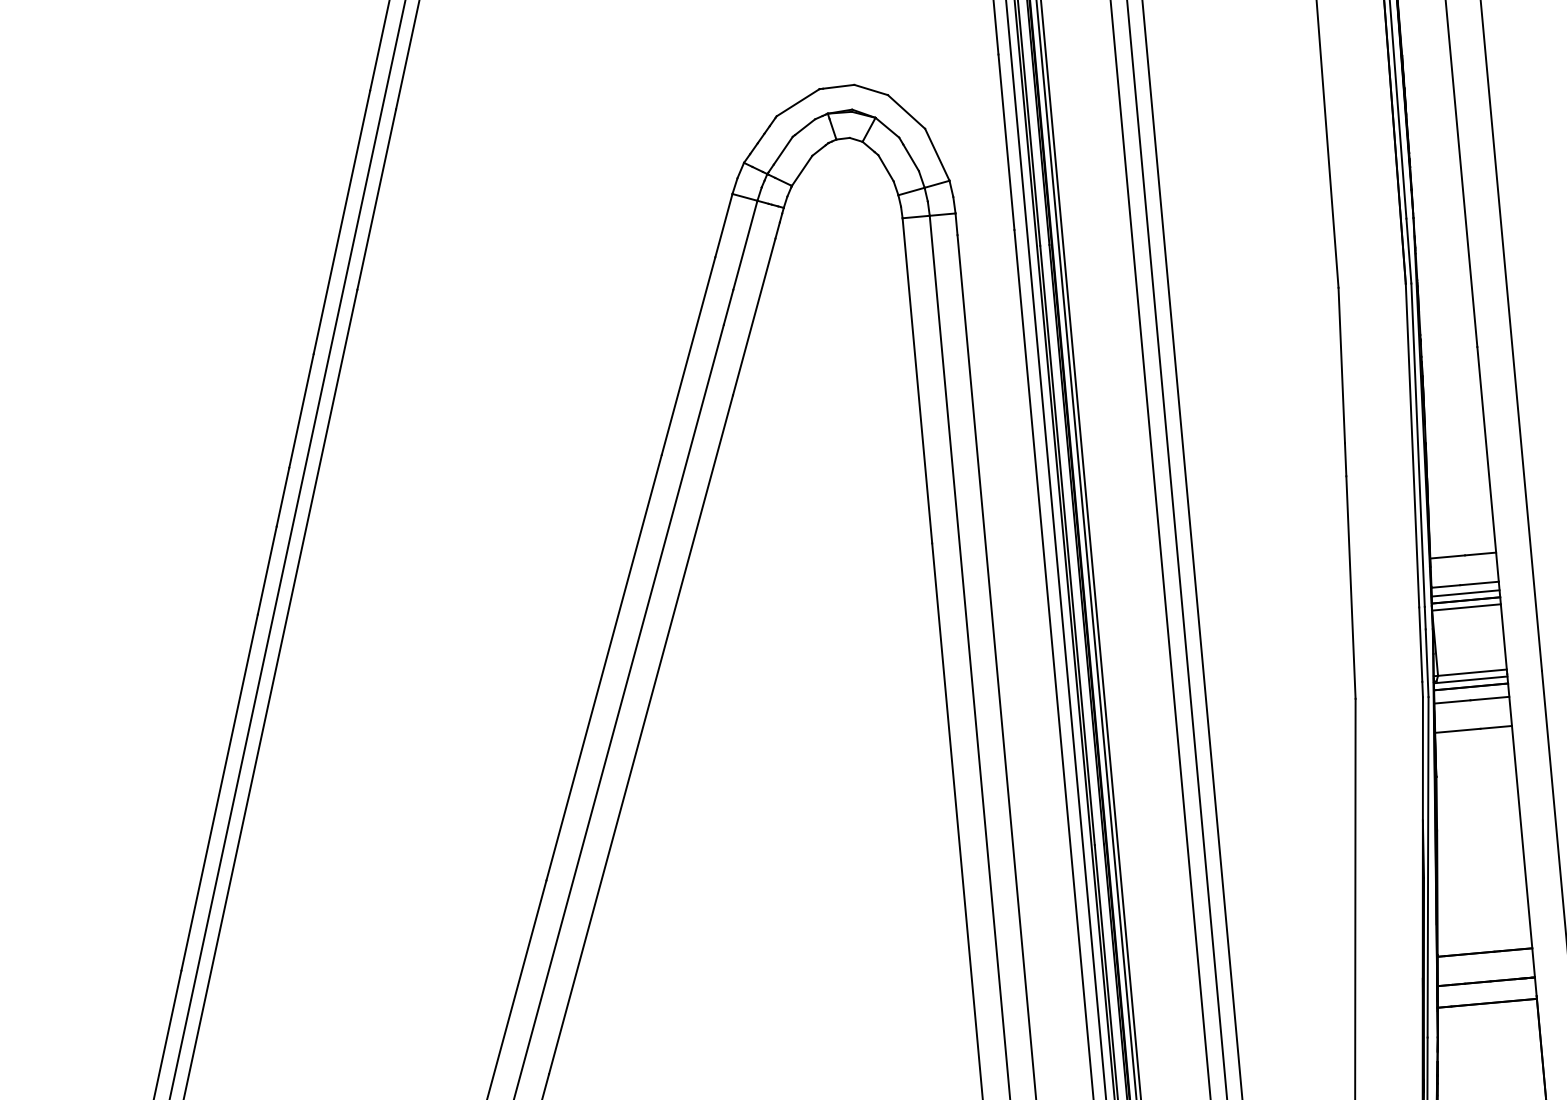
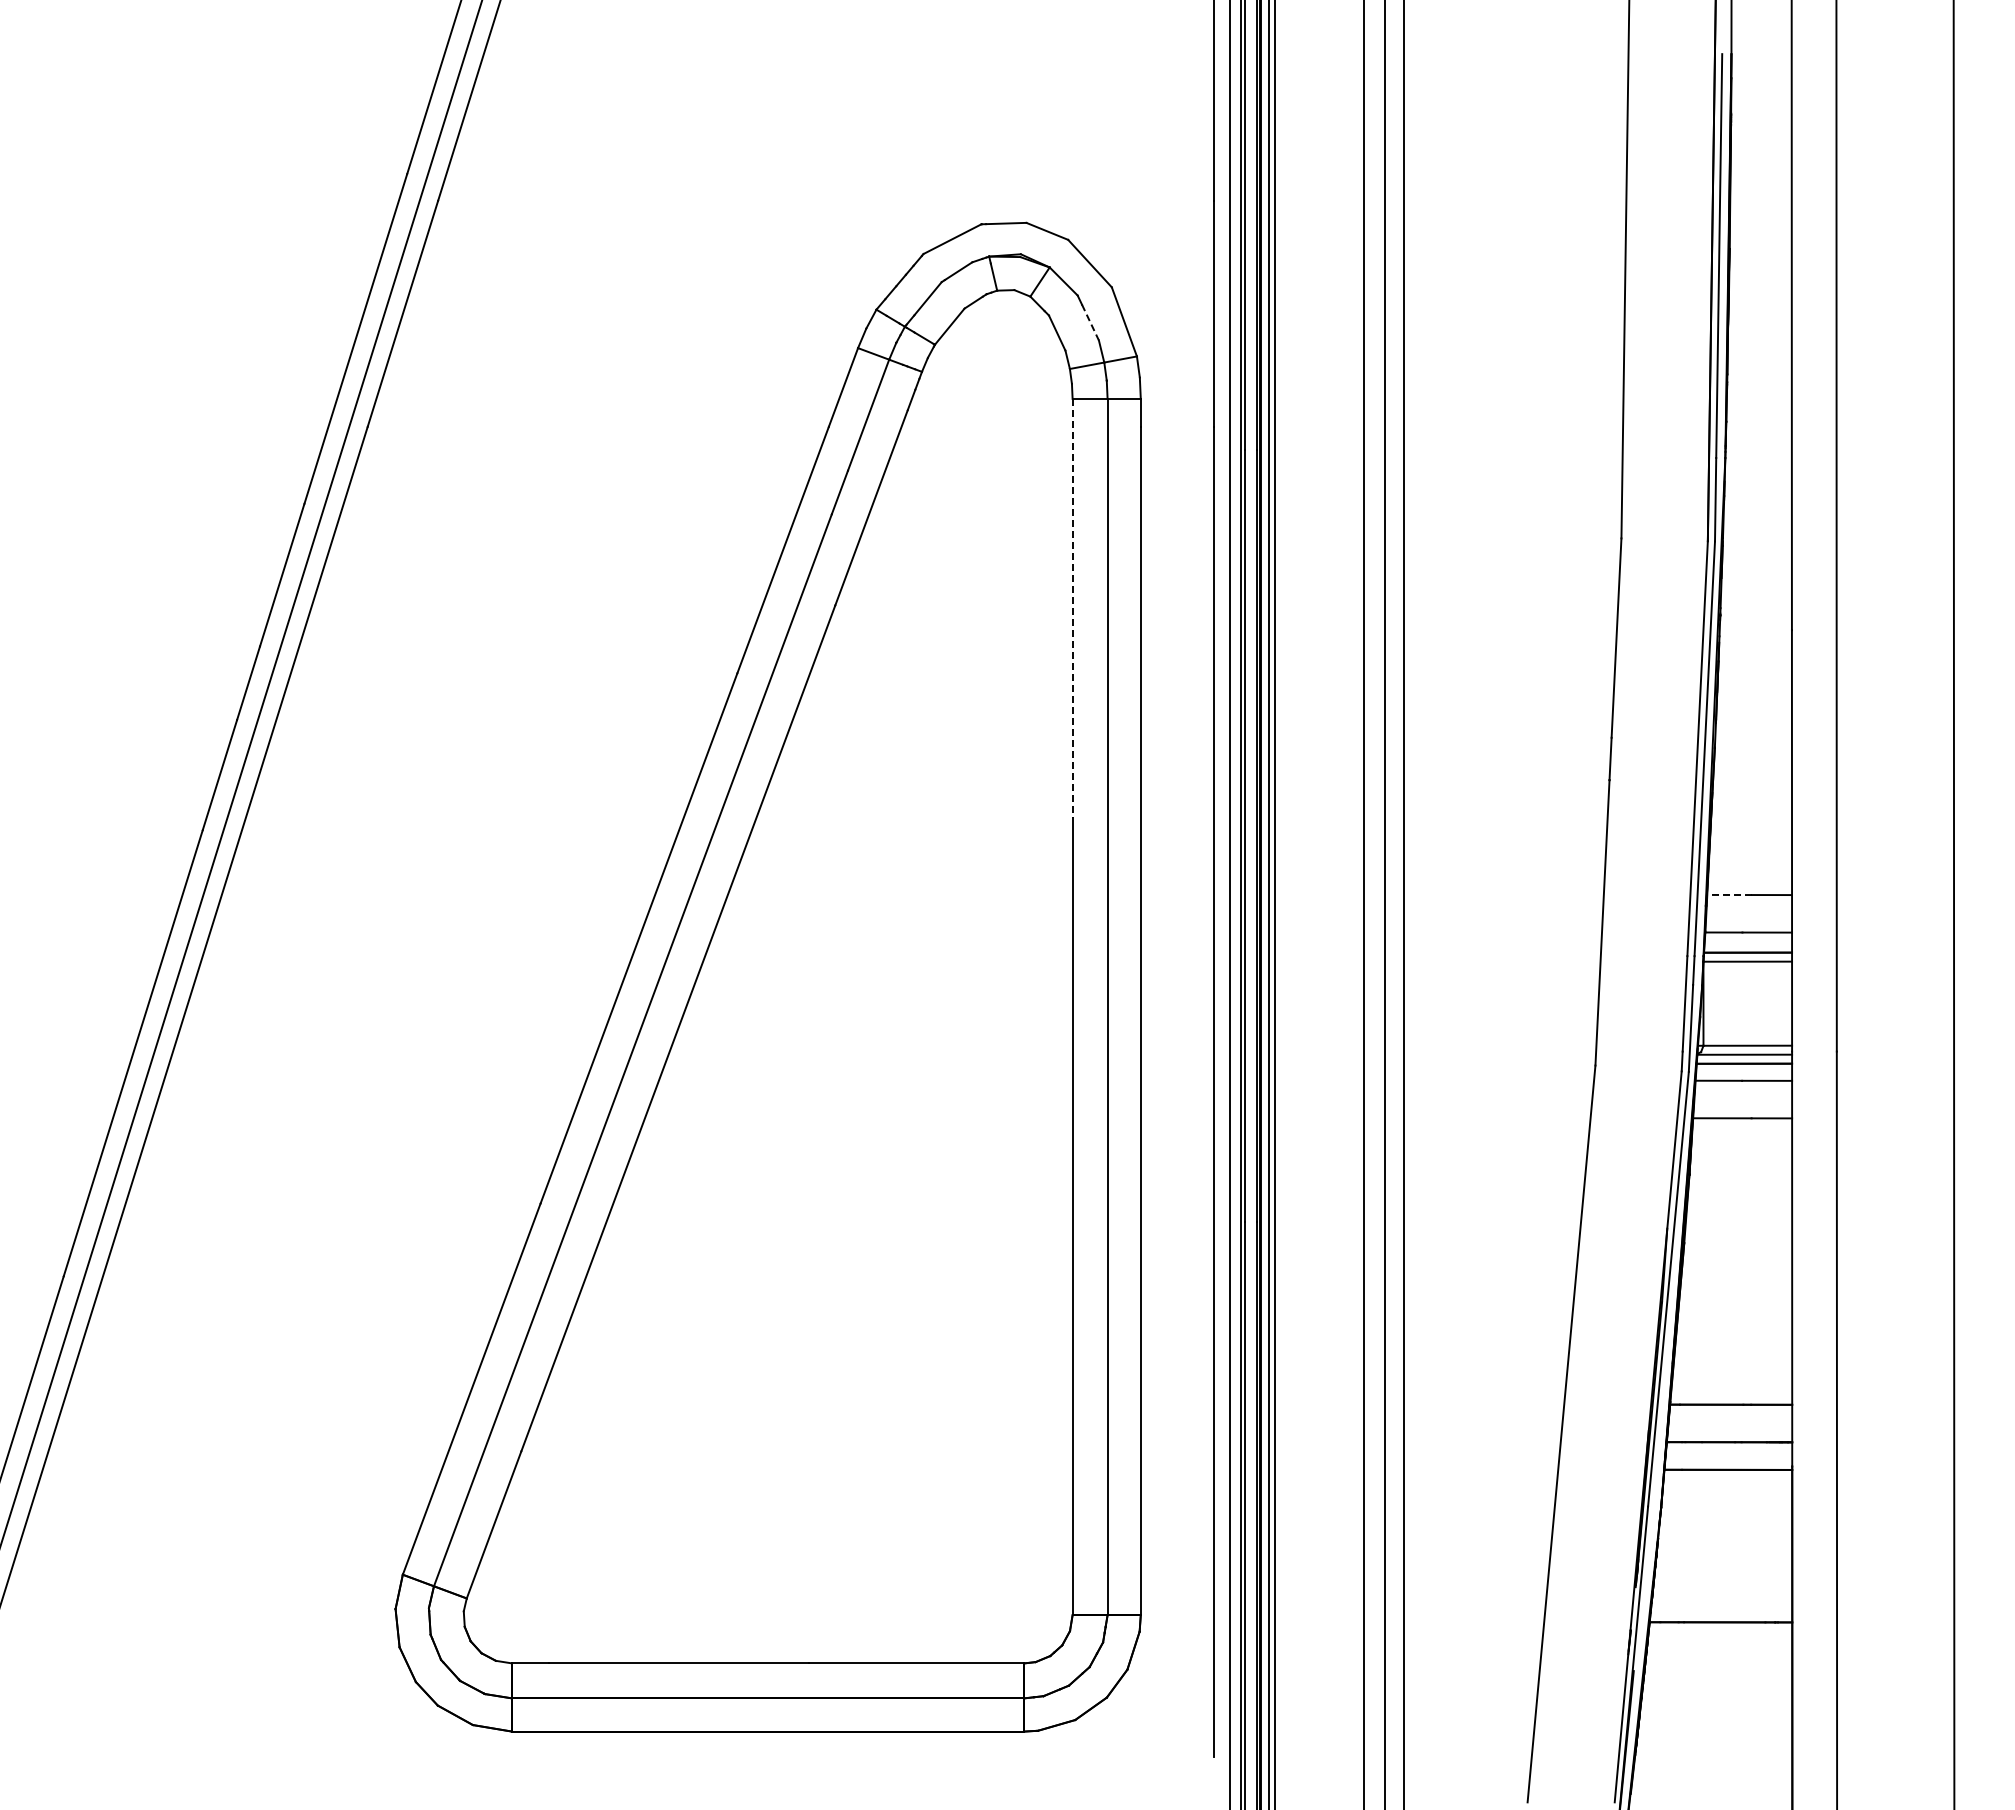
line: (911, 157) -> (1090, 322), solid -> dashed
line: (917, 380) -> (1072, 608), solid -> dashed
line: (1447, 557) -> (1729, 895), solid -> dashed
line: (1465, 593) -> (1748, 943), removed

